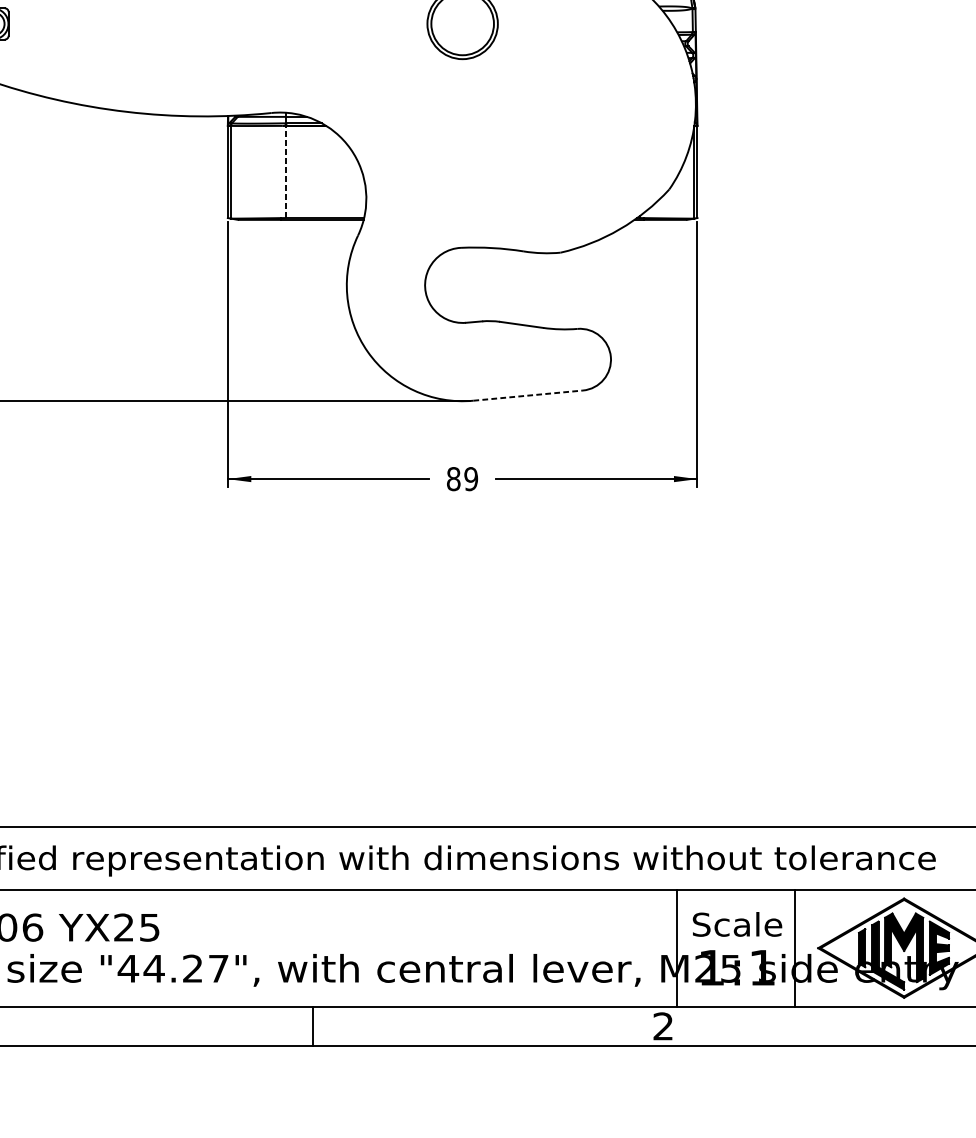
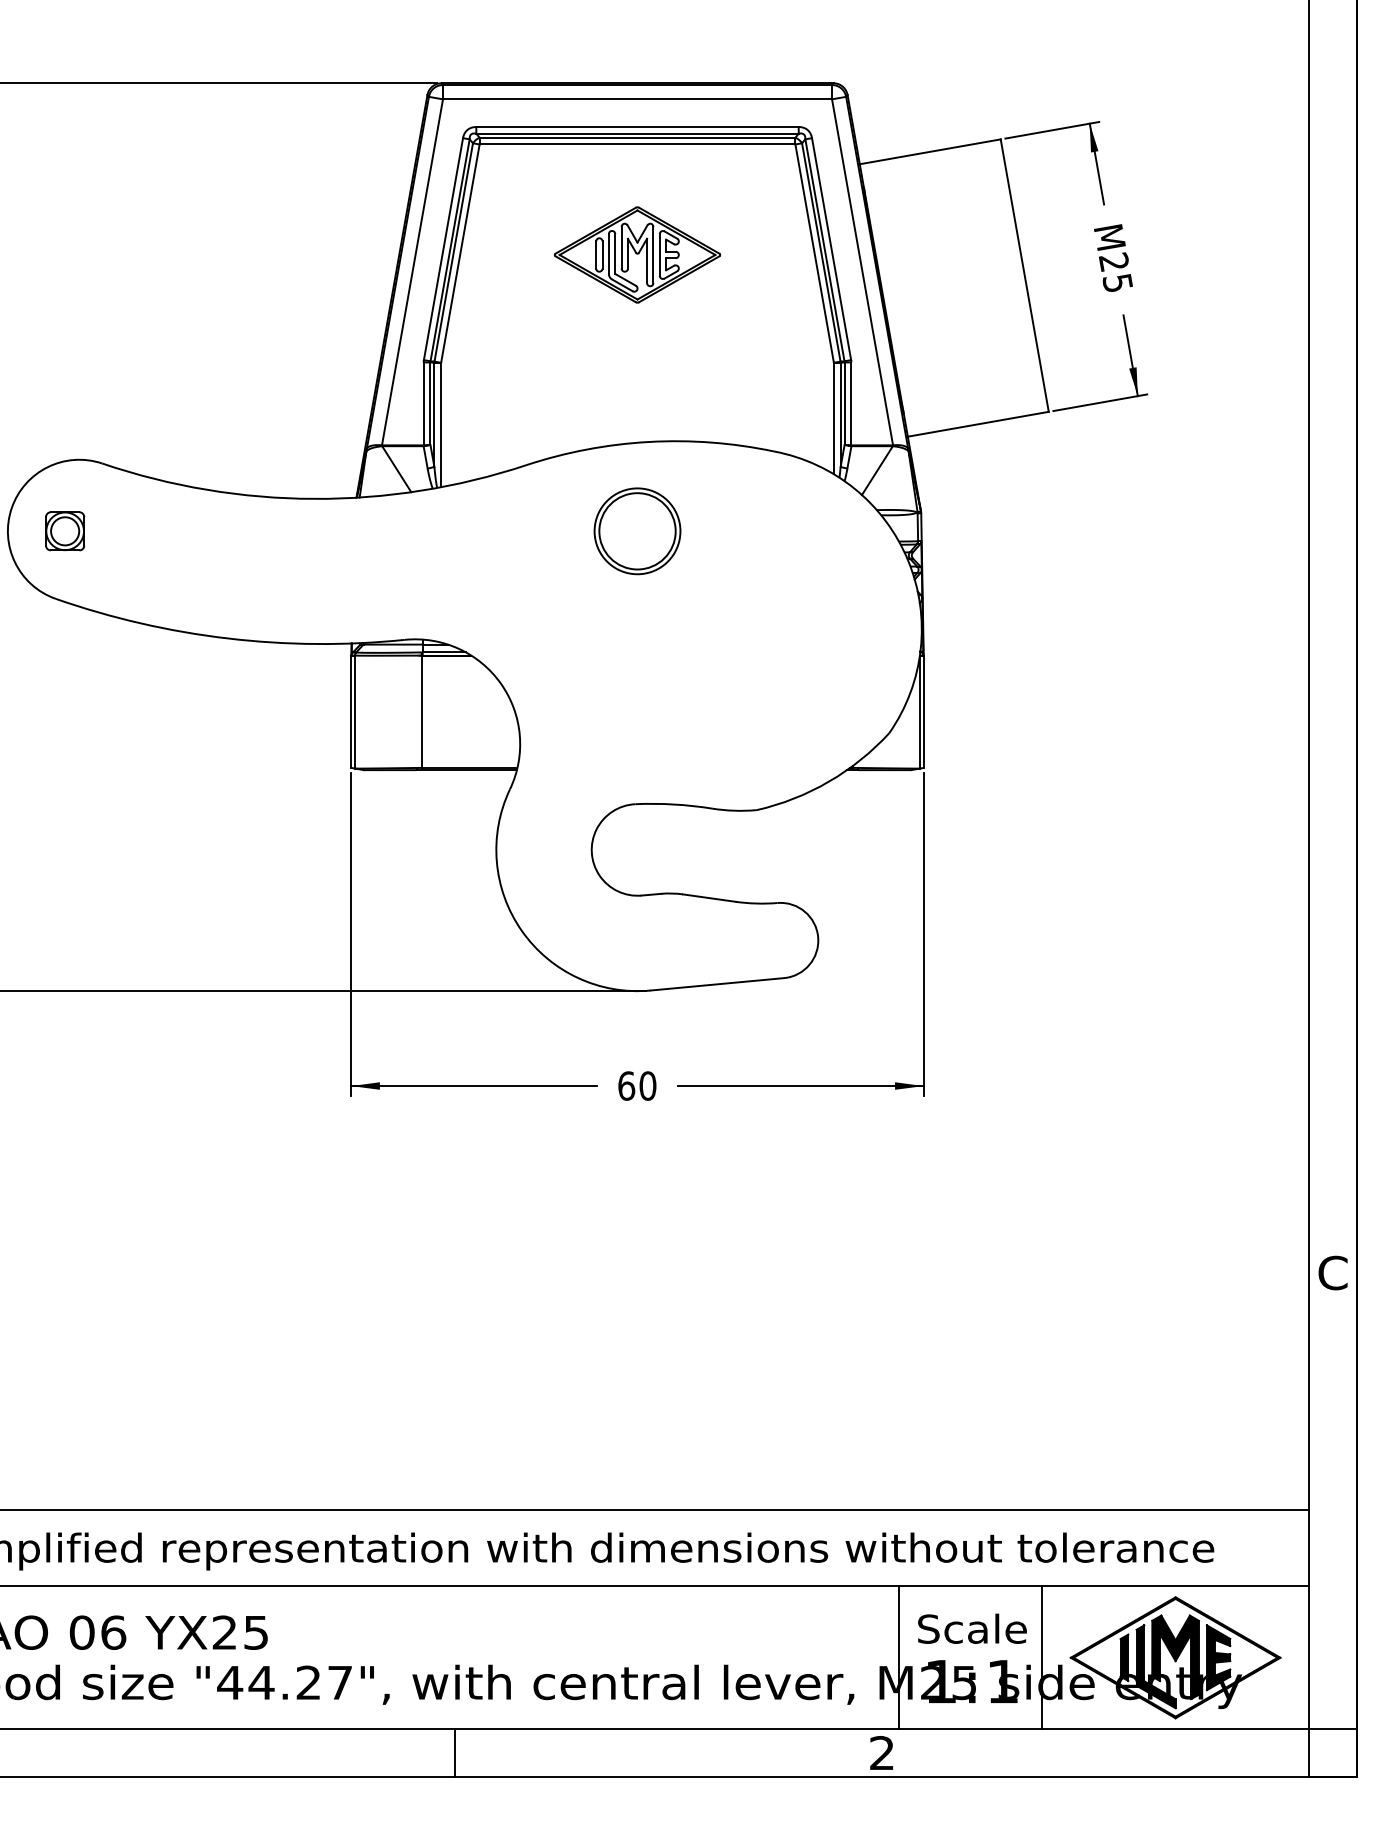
line: (285, 171) -> (421, 711), dashed -> solid
line: (528, 395) -> (717, 984), dashed -> solid
text: (462, 478) -> (637, 1085), 89 -> 60

